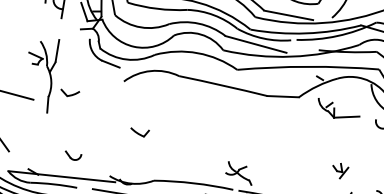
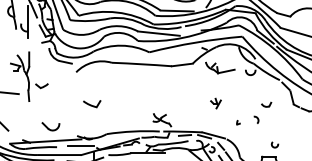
part: (138, 131) -> (91, 103), size x1.4
part: (72, 155) -> (50, 126), size x1.6
part: (339, 170) -> (215, 103), moved

